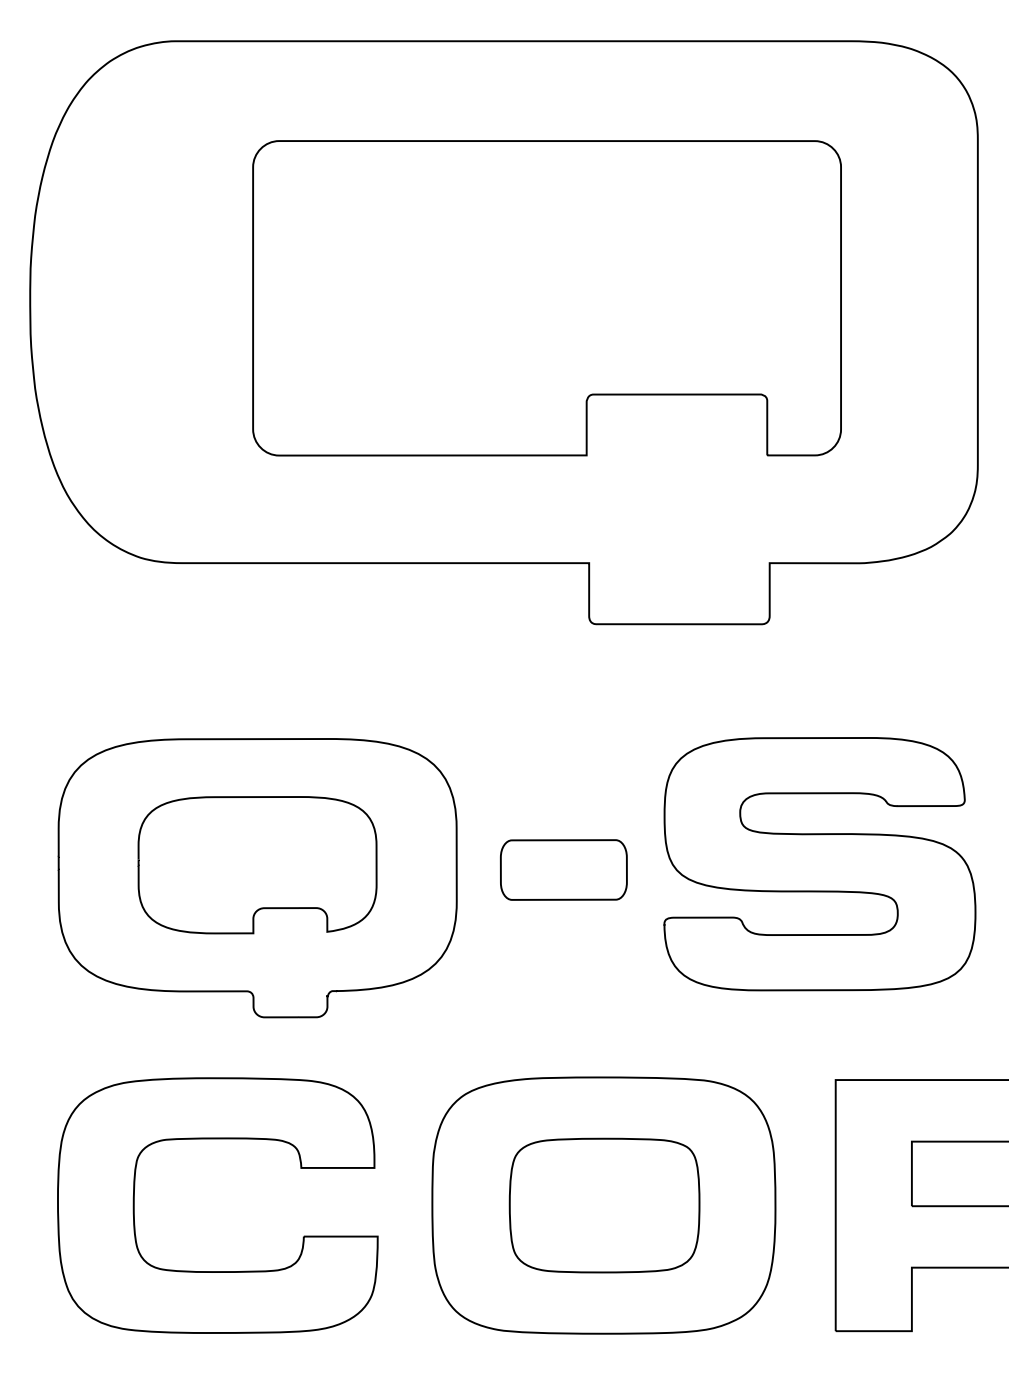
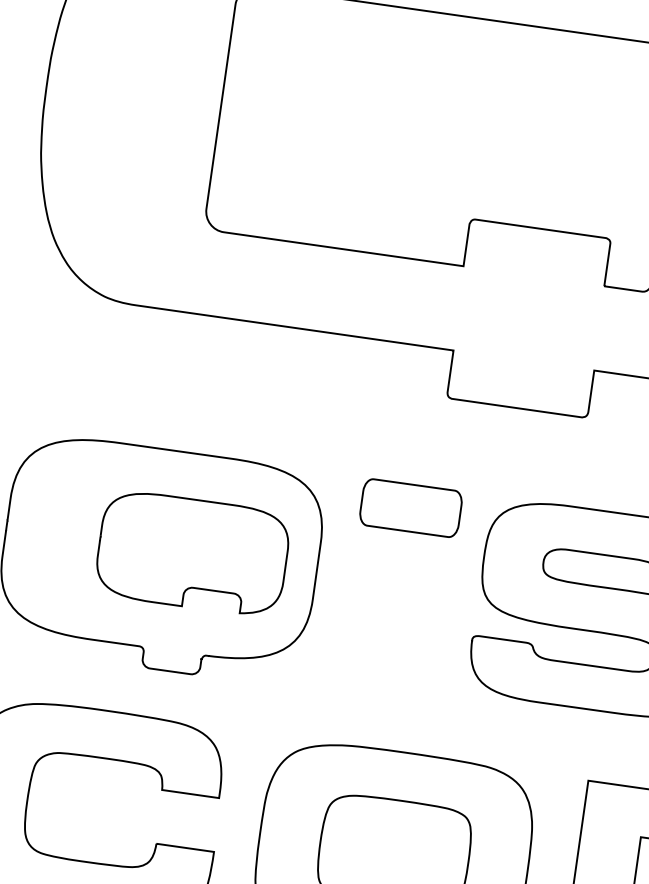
part: (257, 865) -> (192, 553), moved
part: (563, 869) -> (410, 507), moved

